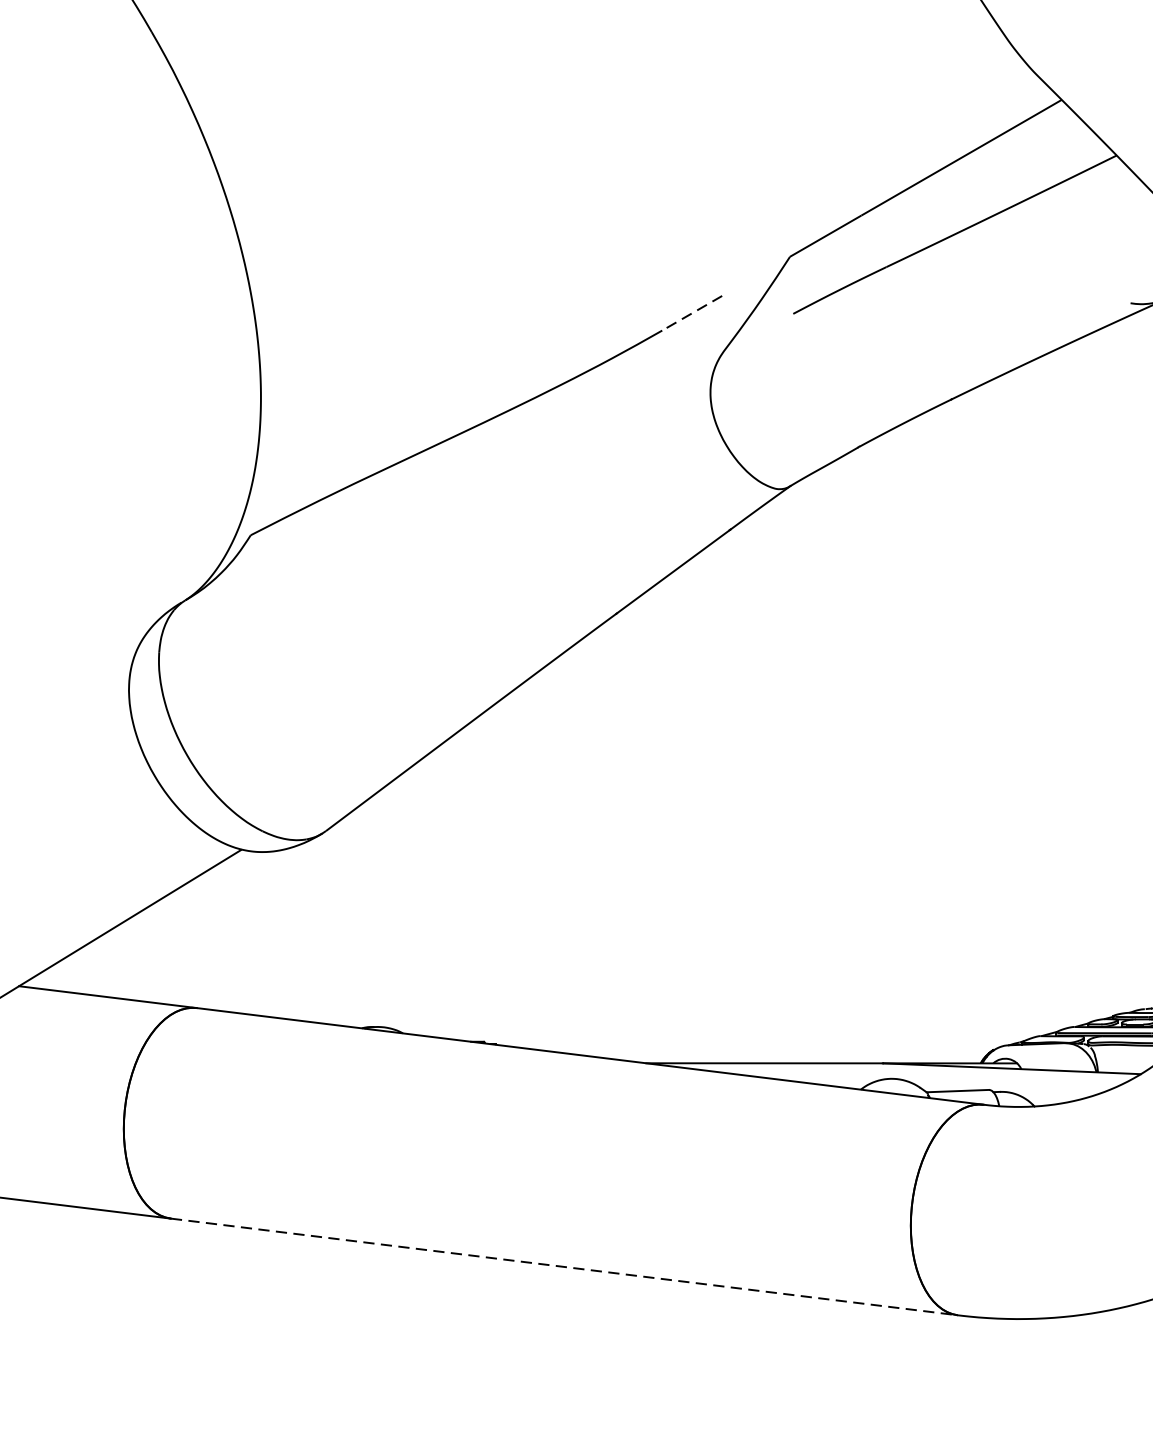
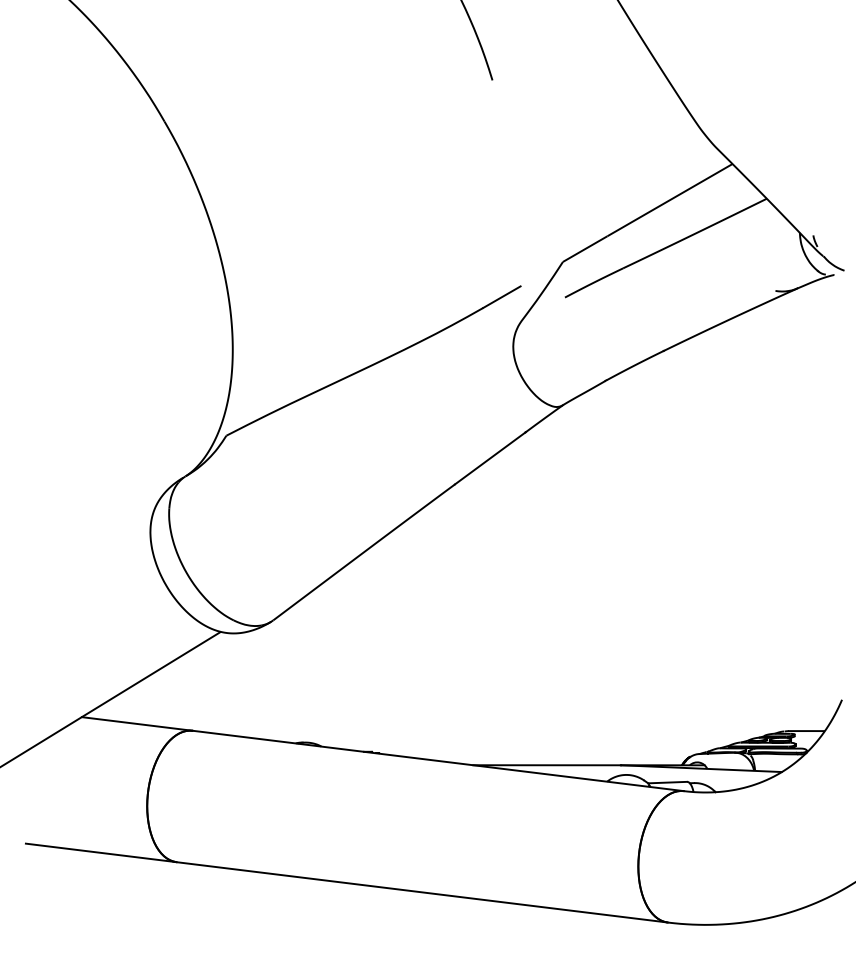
line: (691, 313) -> (501, 297), dashed -> solid
line: (564, 1267) -> (422, 892), dashed -> solid

